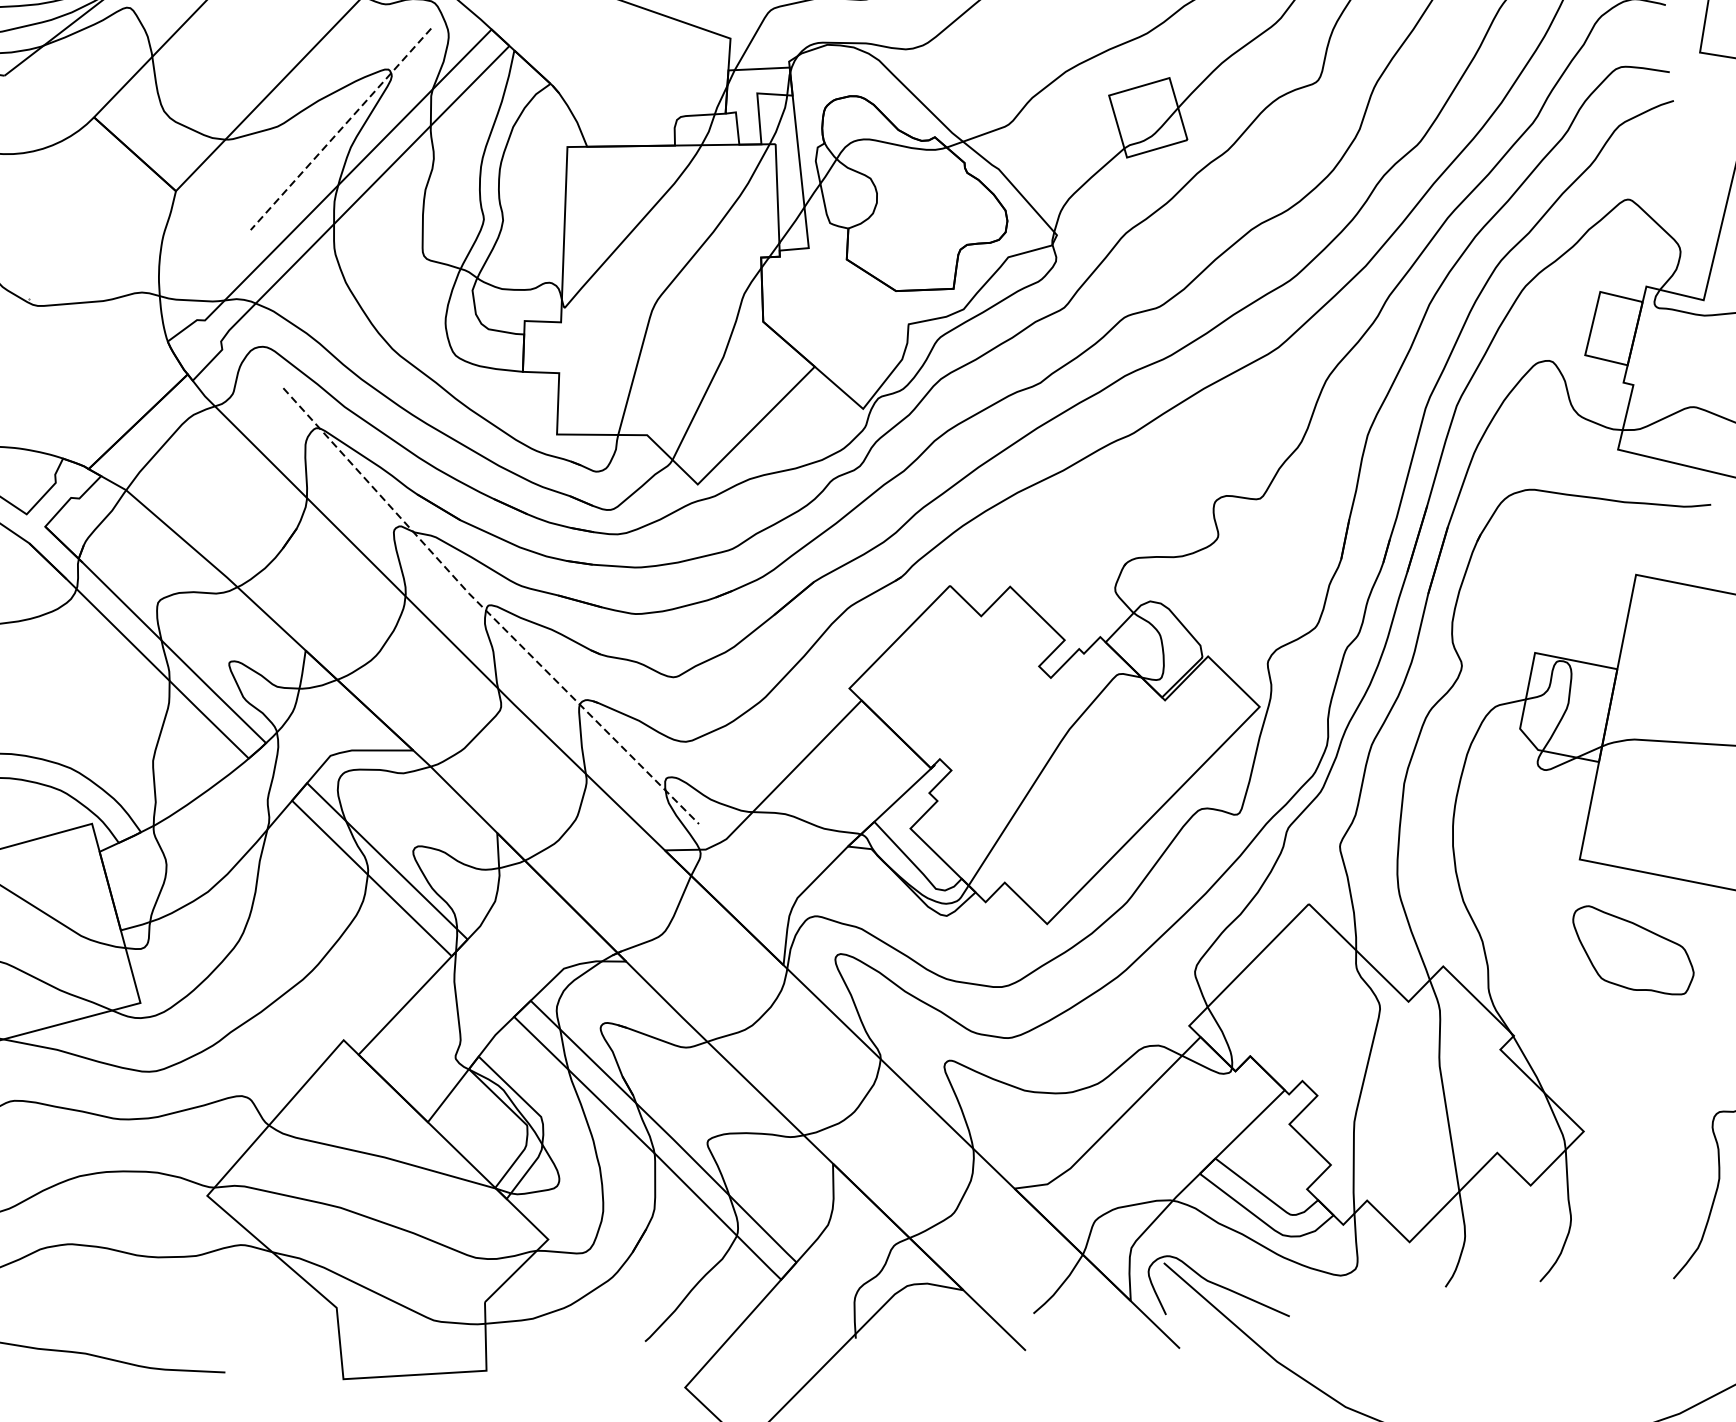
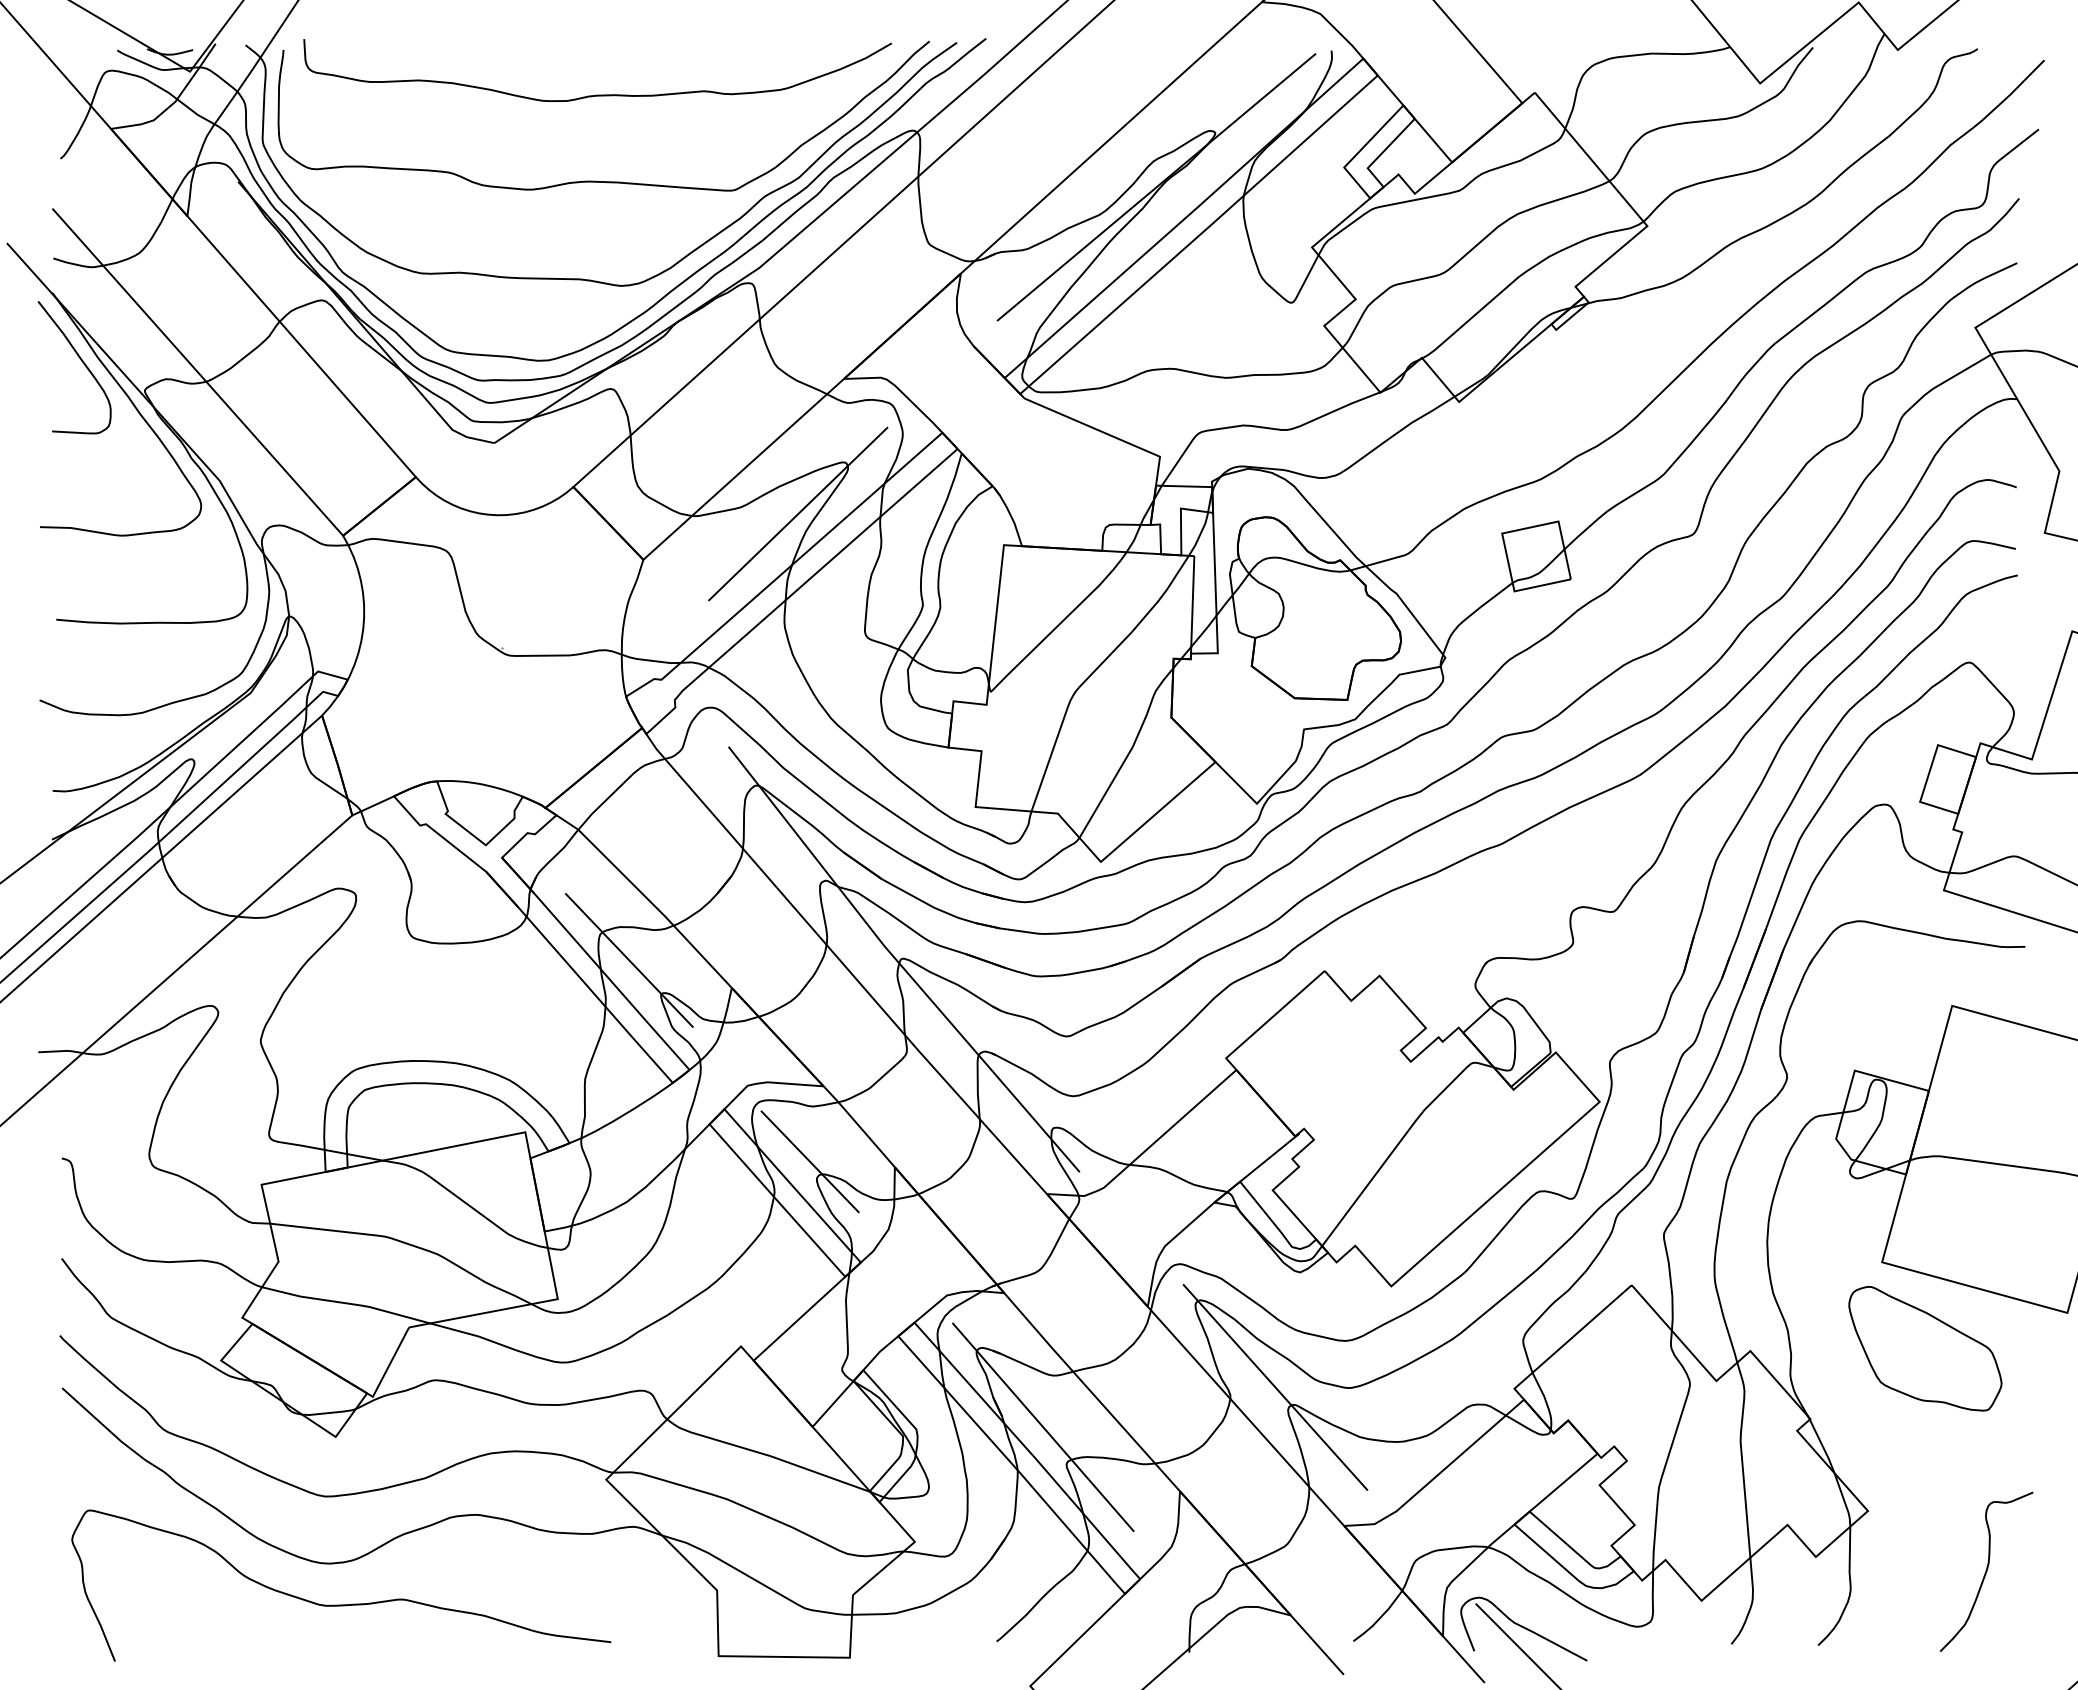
line: (341, 129) -> (798, 514), dashed -> solid
line: (486, 610) -> (899, 963), dashed -> solid
line: (192, 628) -> (629, 960), added
line: (403, 833) -> (809, 1161), added
part: (1633, 949) -> (1925, 1348), size x1.43
line: (928, 1043) -> (1275, 1387), added
line: (679, 1104) -> (1043, 1427), added

